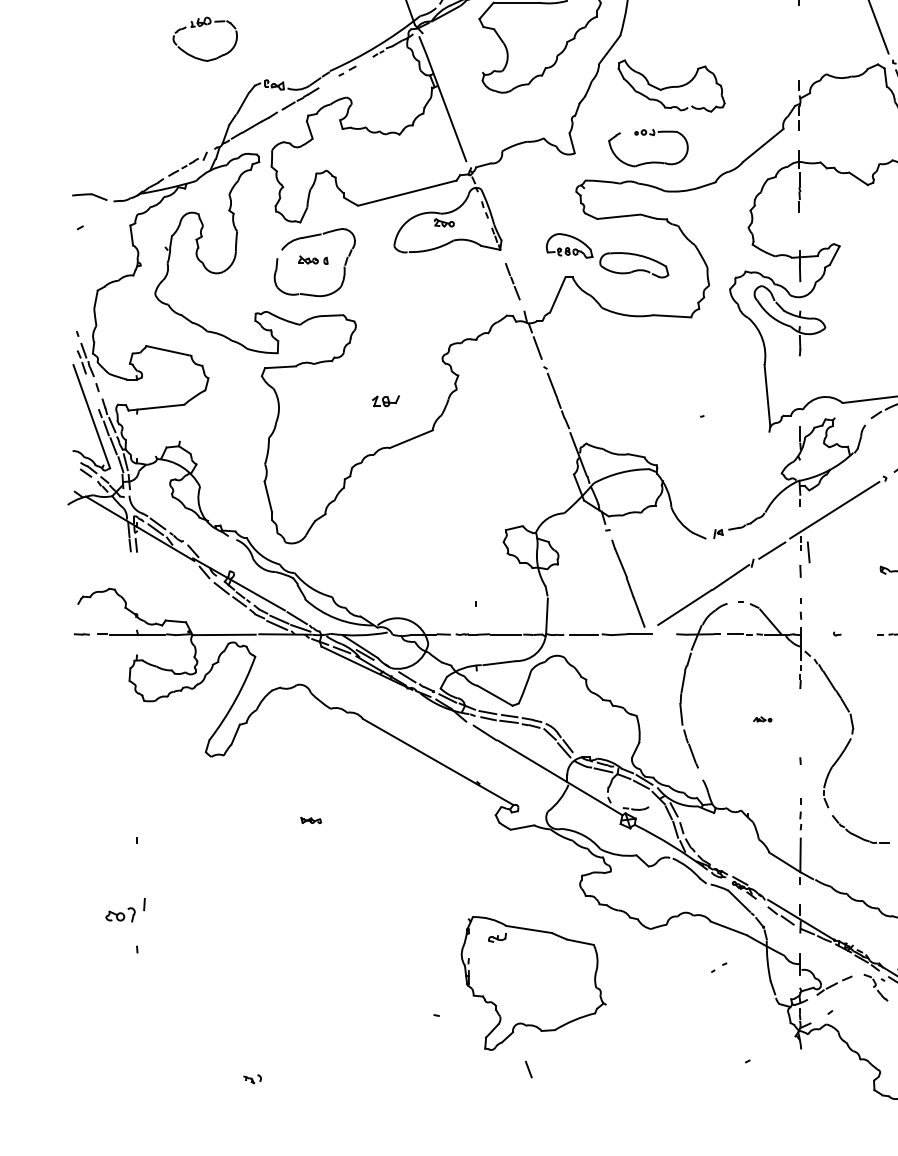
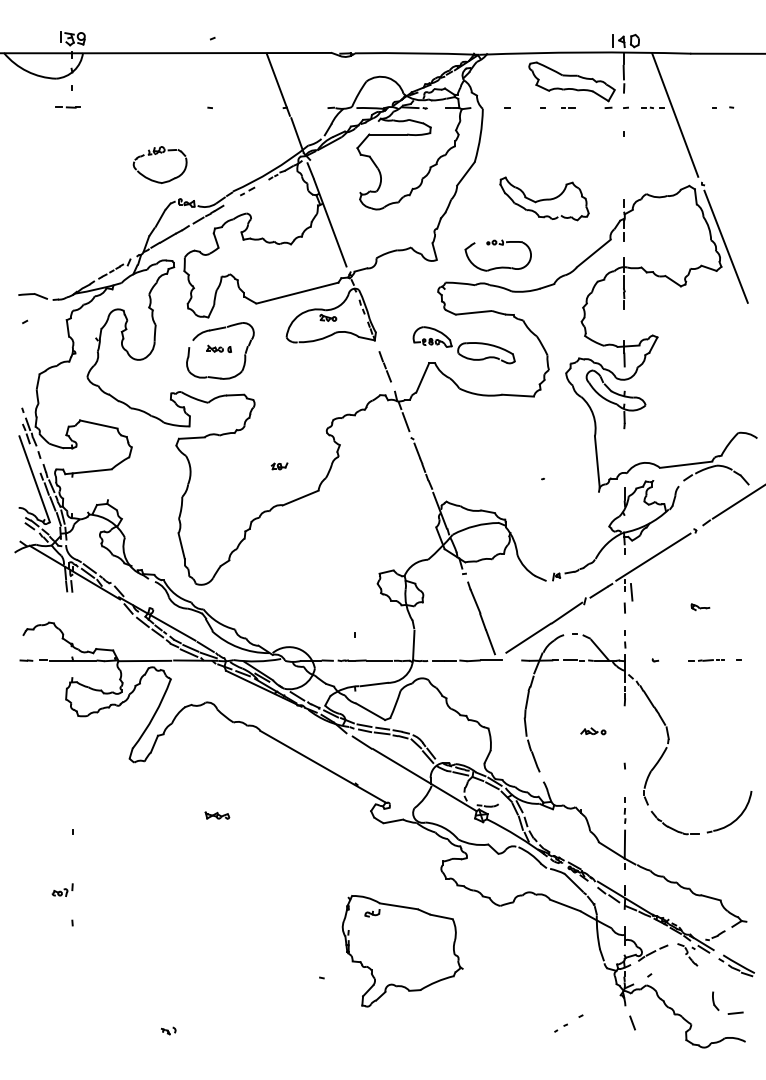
part: (202, 26) -> (157, 154), moved
part: (671, 85) -> (544, 198), moved
part: (385, 401) -> (279, 466), size x0.71
part: (762, 719) -> (593, 731), size x1.67
part: (311, 820) -> (217, 815), size x1.43
part: (125, 909) -> (62, 889), size x0.62
part: (718, 966) -> (560, 1027), moved
line: (528, 1068) -> (632, 1022), moved

